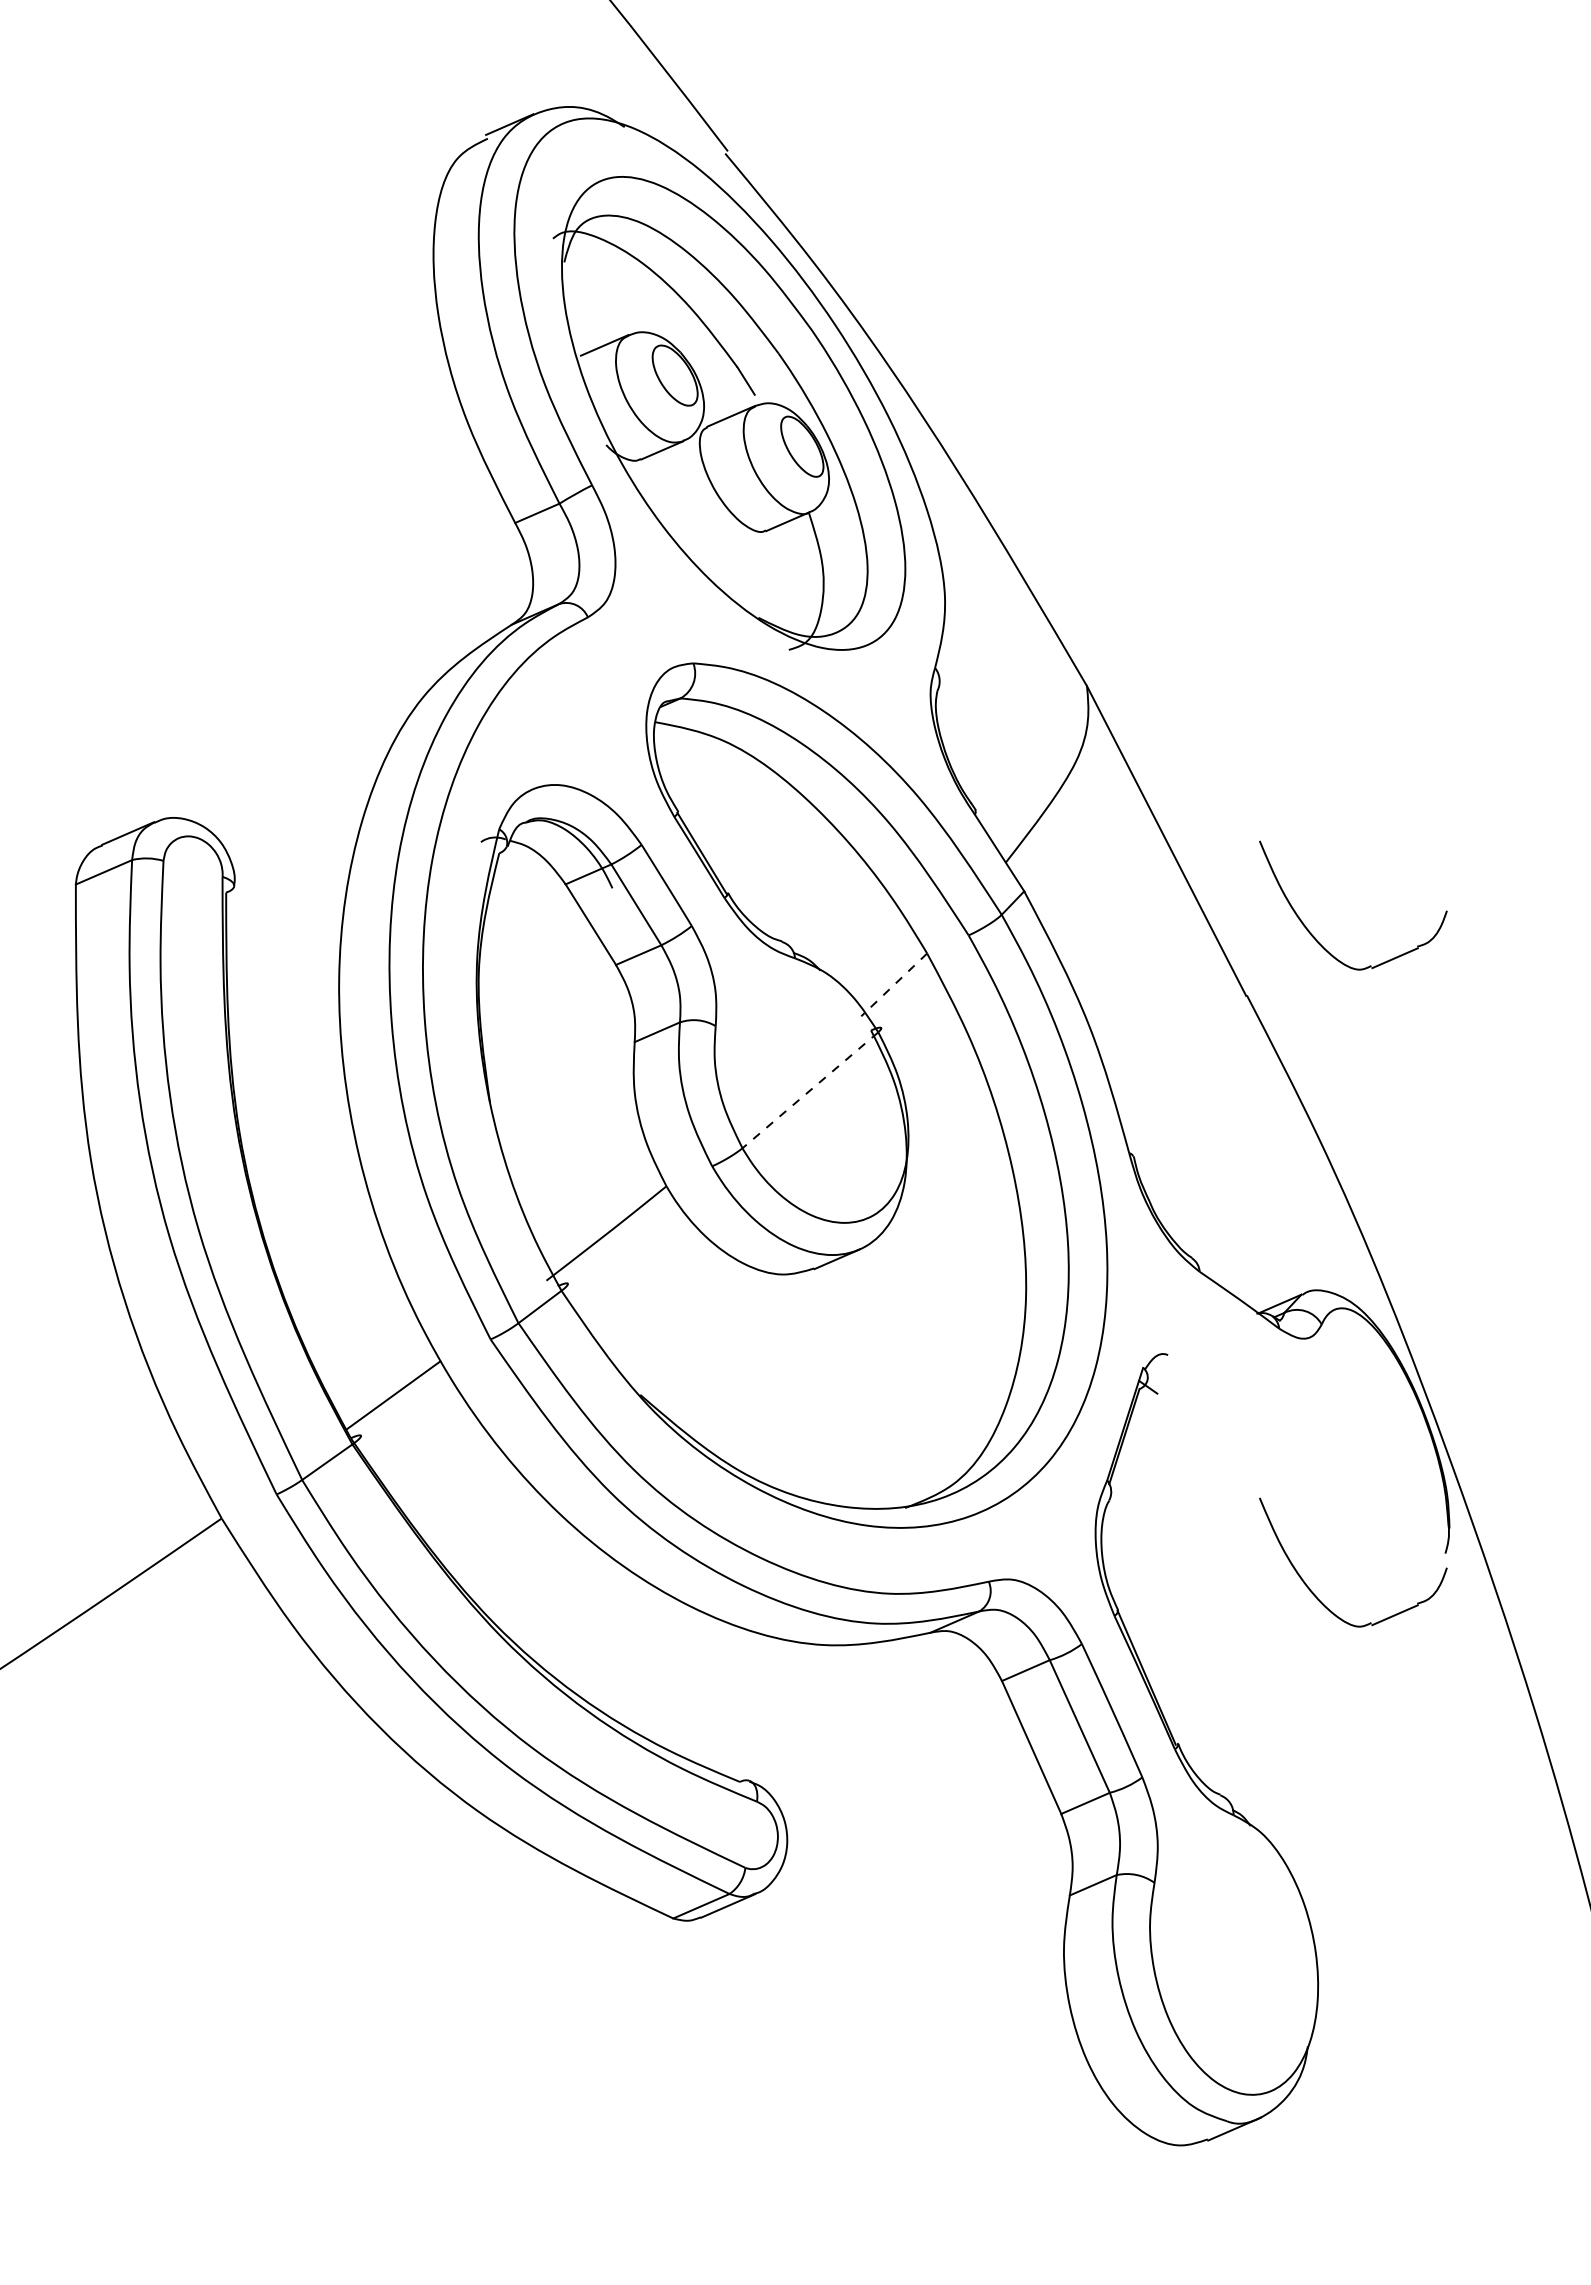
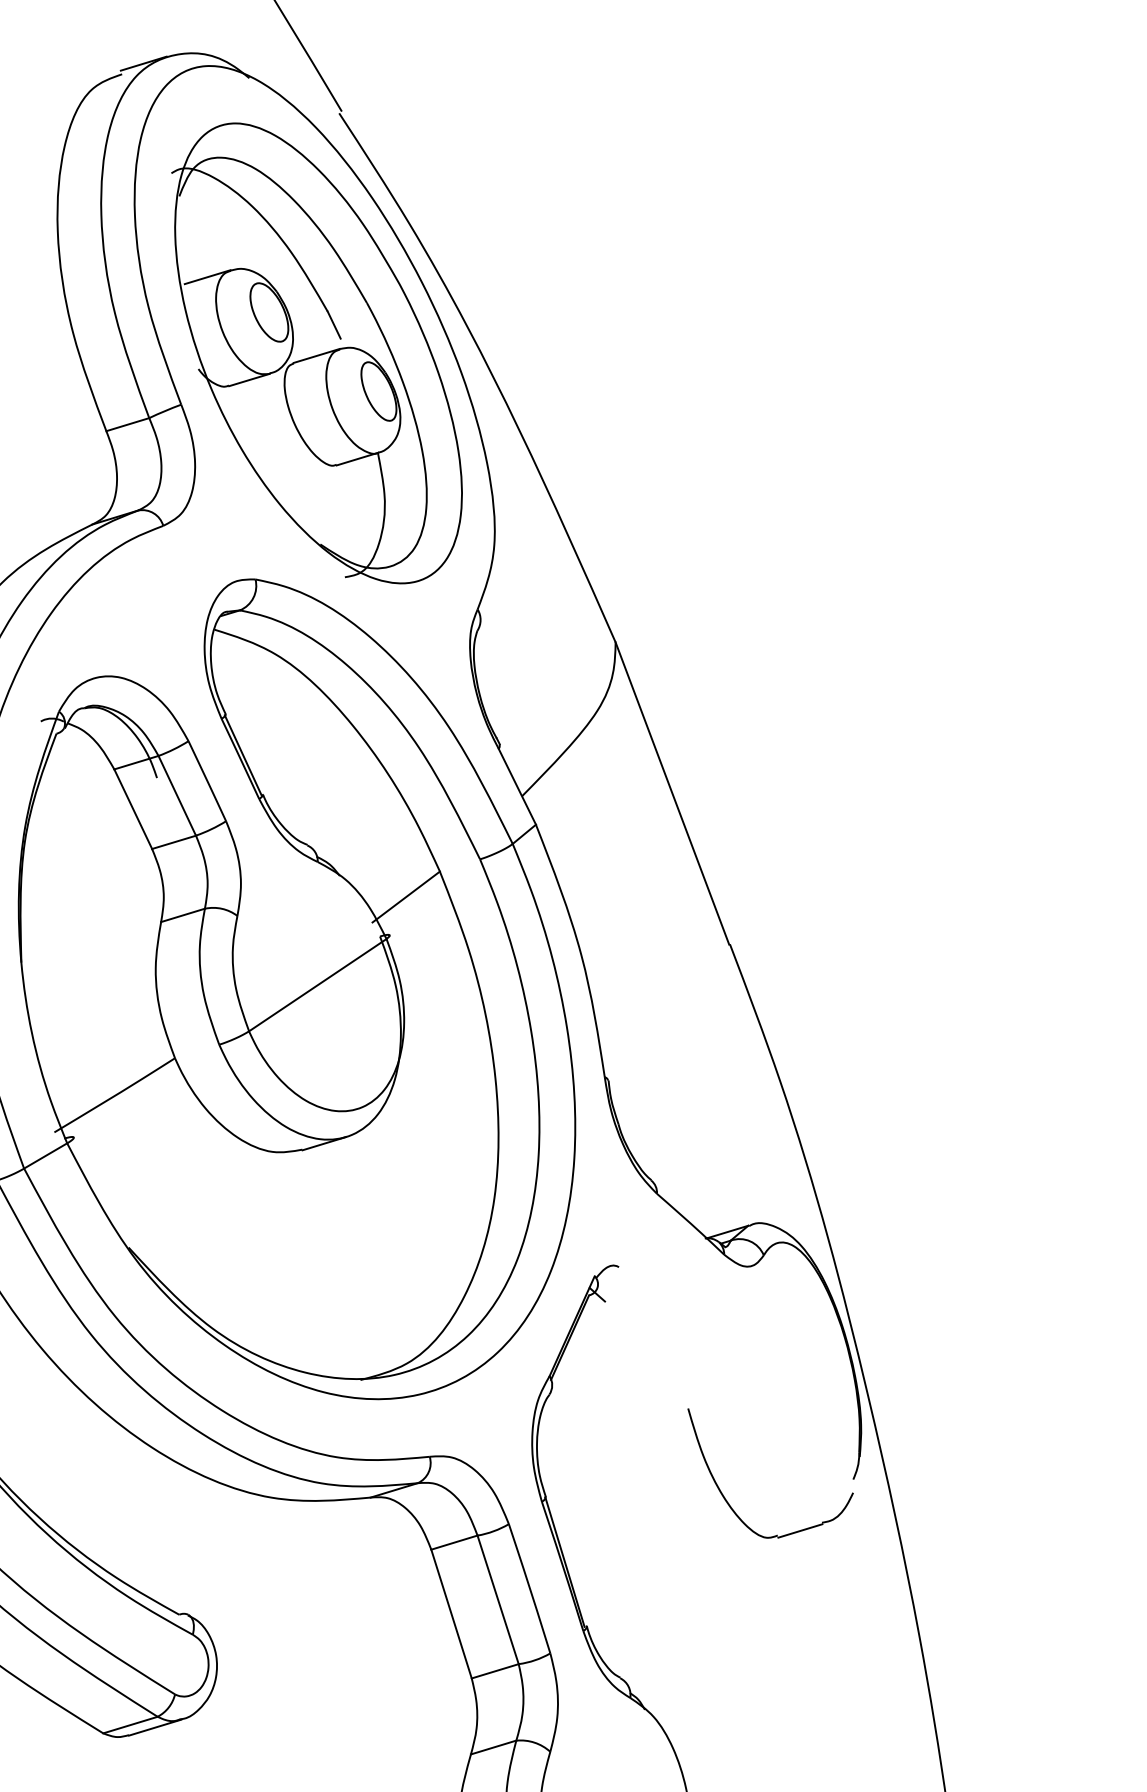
part: (1316, 938) -> (800, 899), removed
line: (894, 984) -> (406, 896), dashed -> solid
line: (810, 1090) -> (317, 985), dashed -> solid

